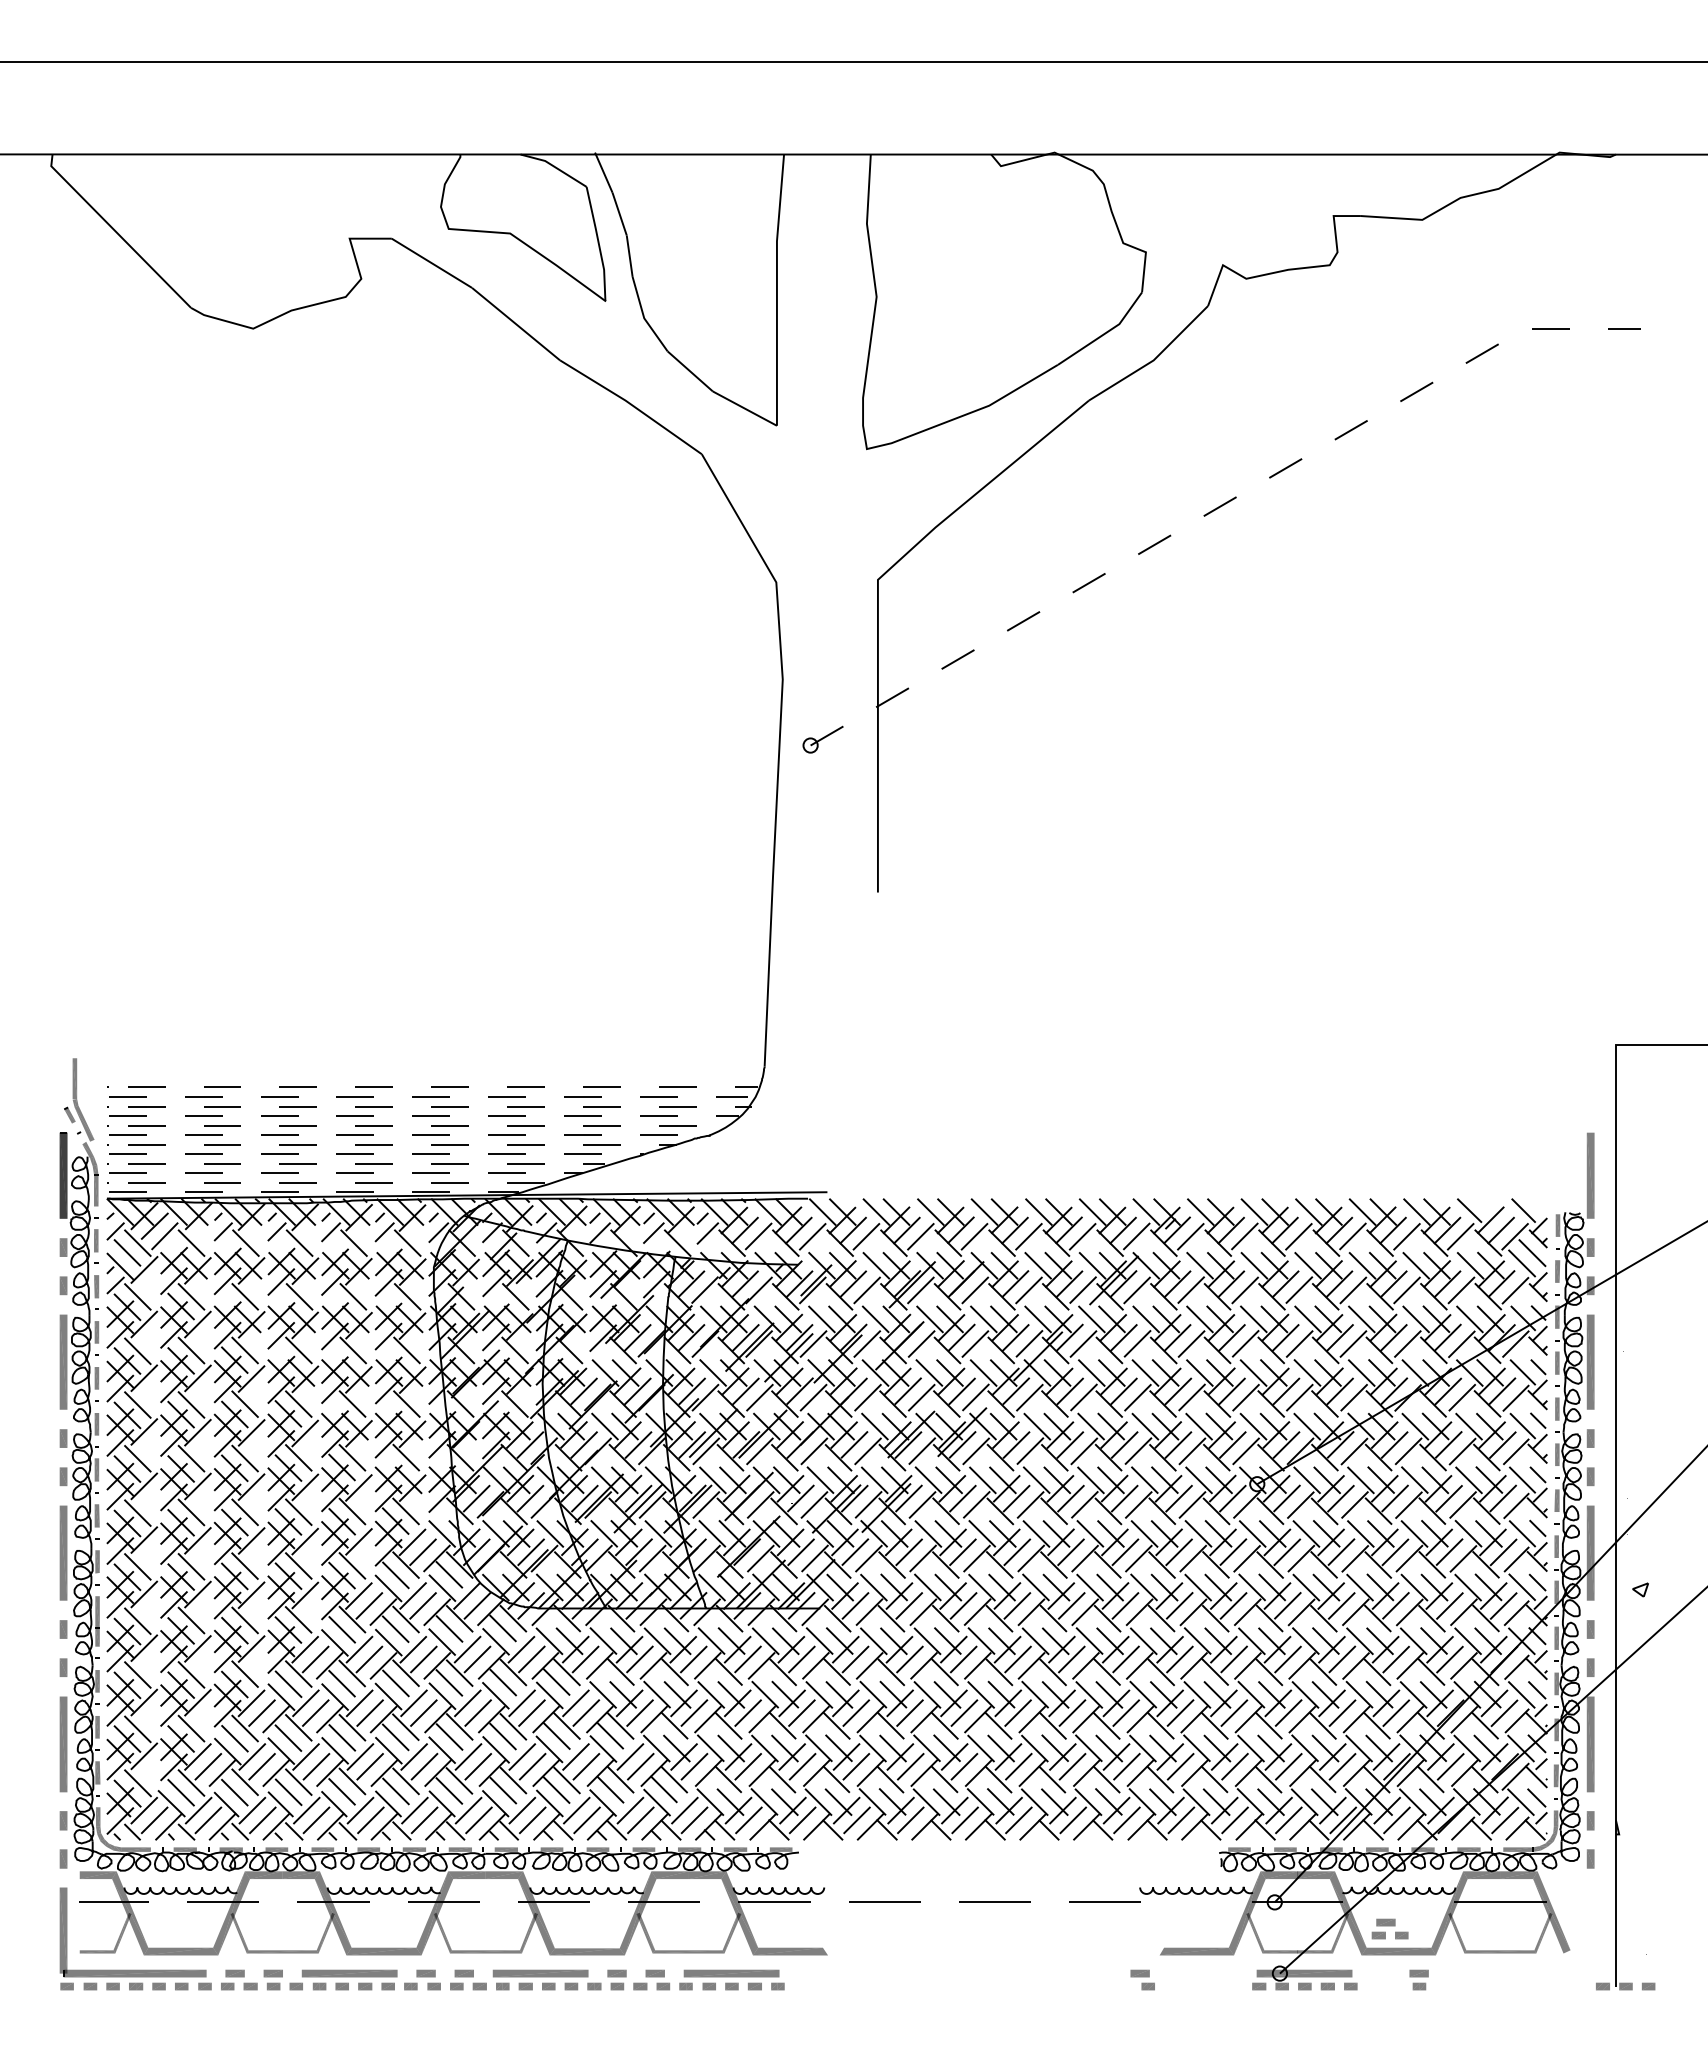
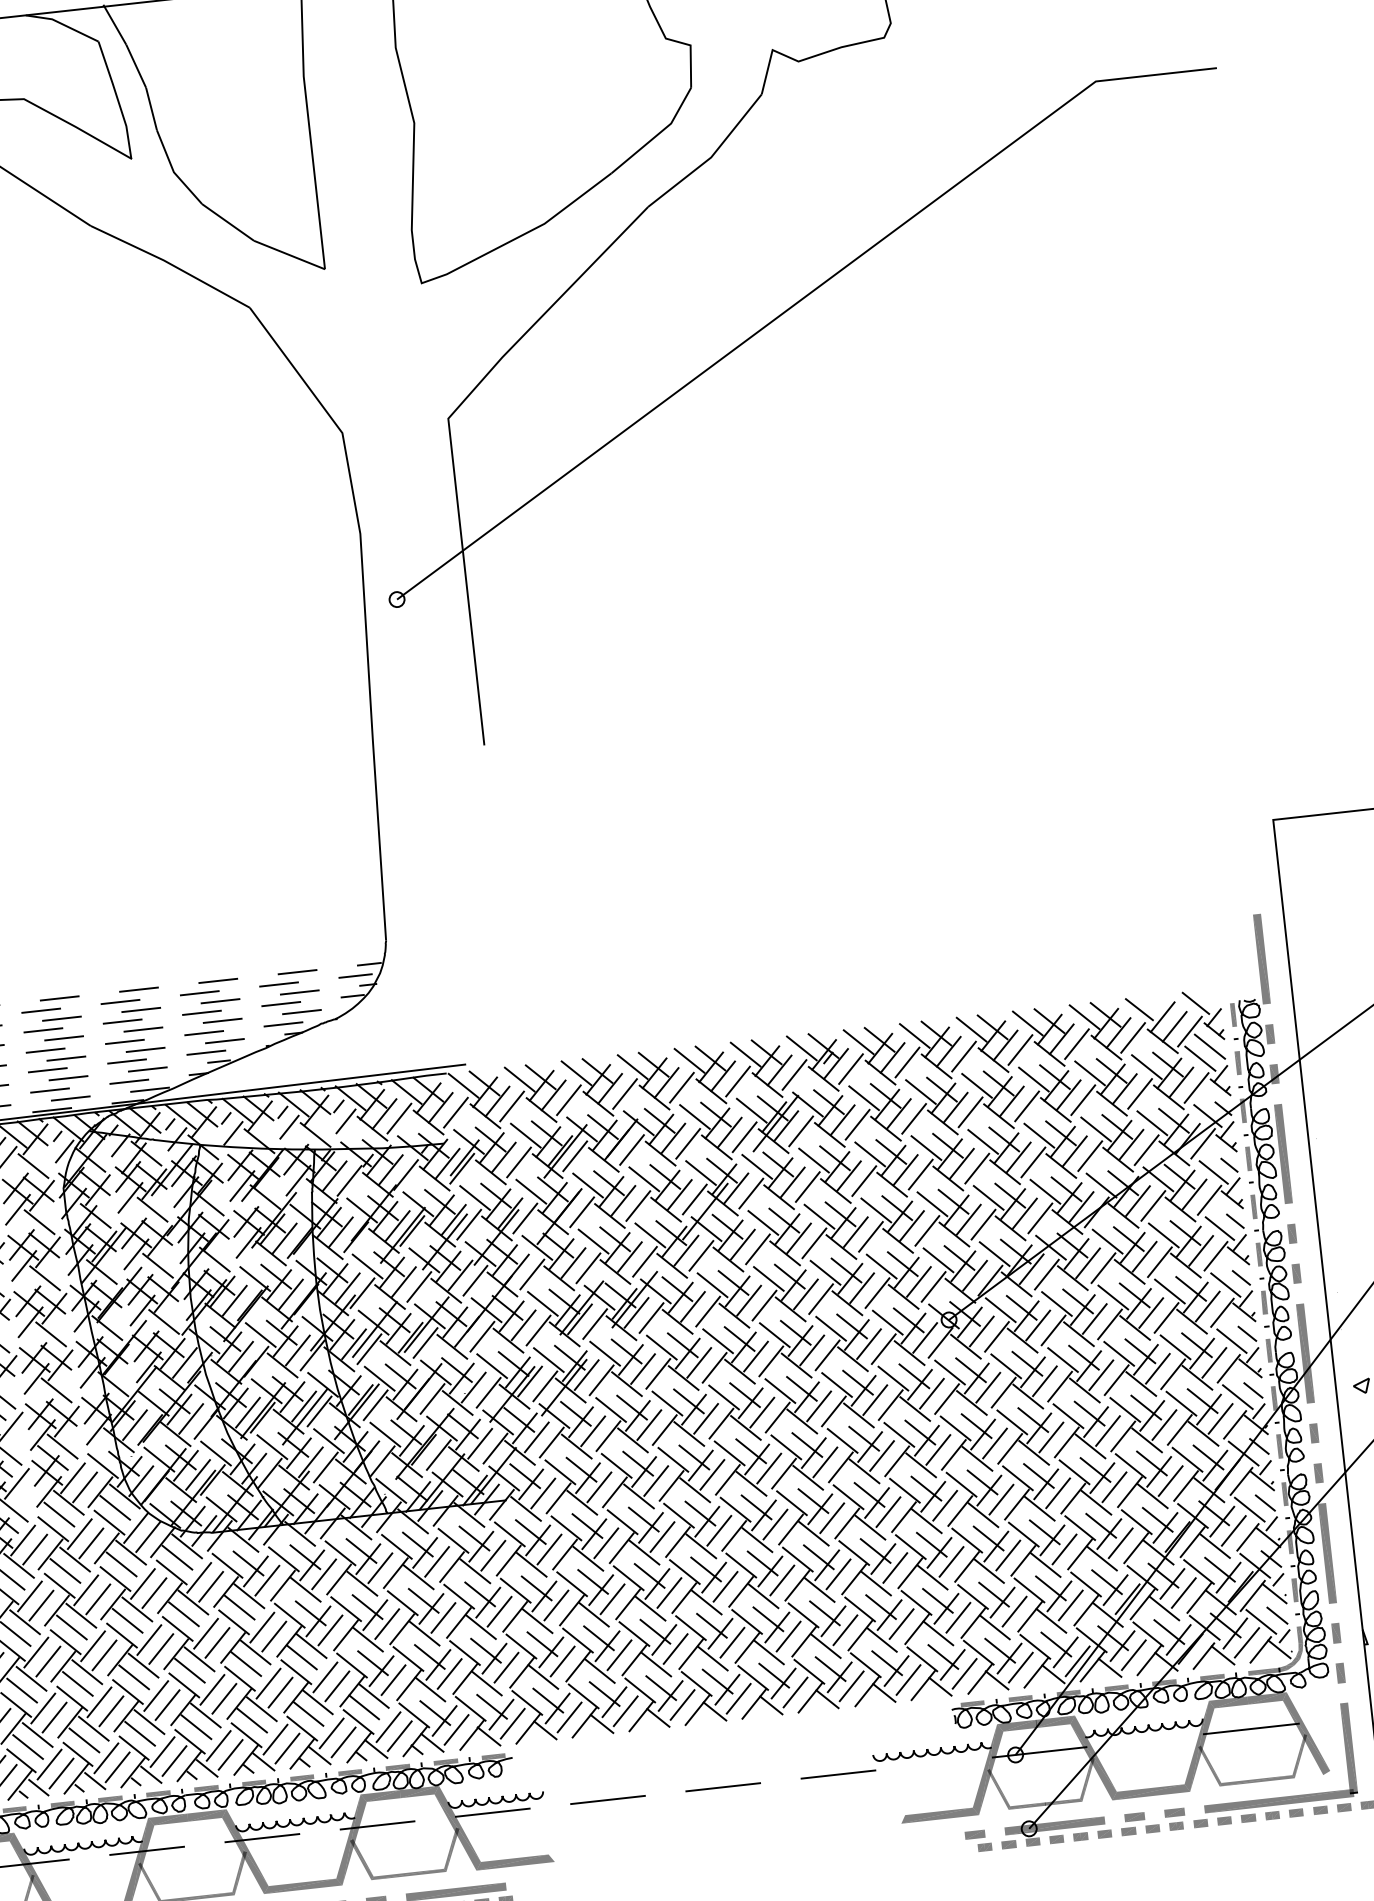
line: (1218, 507) -> (795, 303), dashed -> solid
part: (1389, 1928) -> (1139, 1822), moved
part: (1515, 1969) -> (1274, 1797), added
part: (1142, 1979) -> (978, 1840), moved

